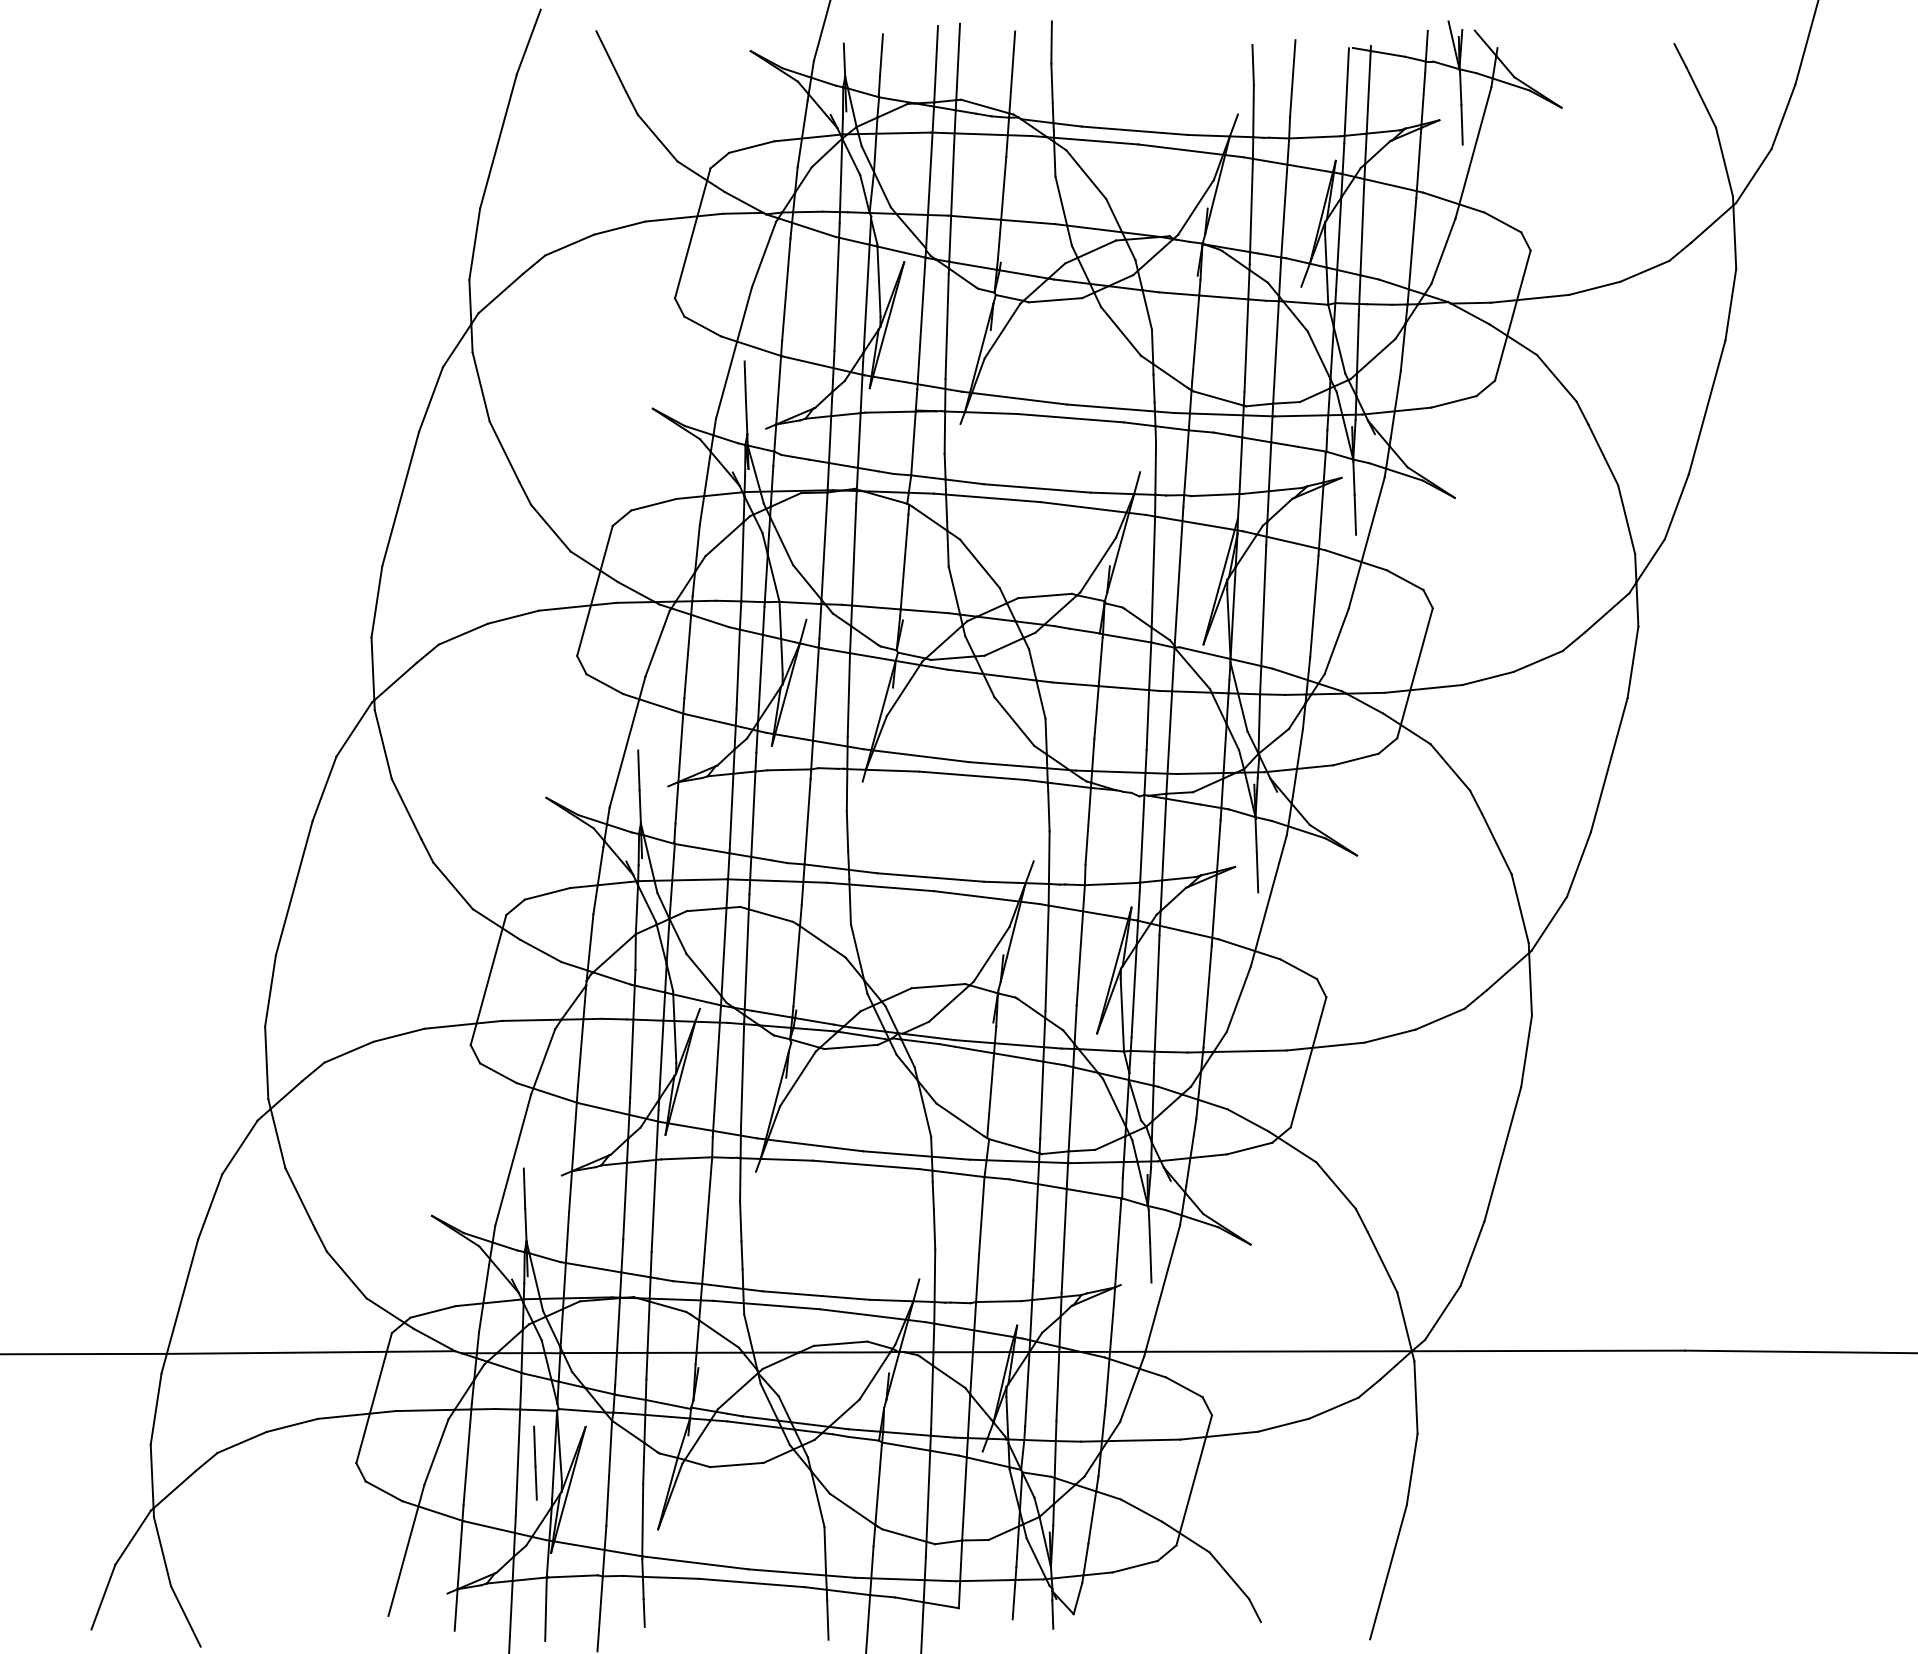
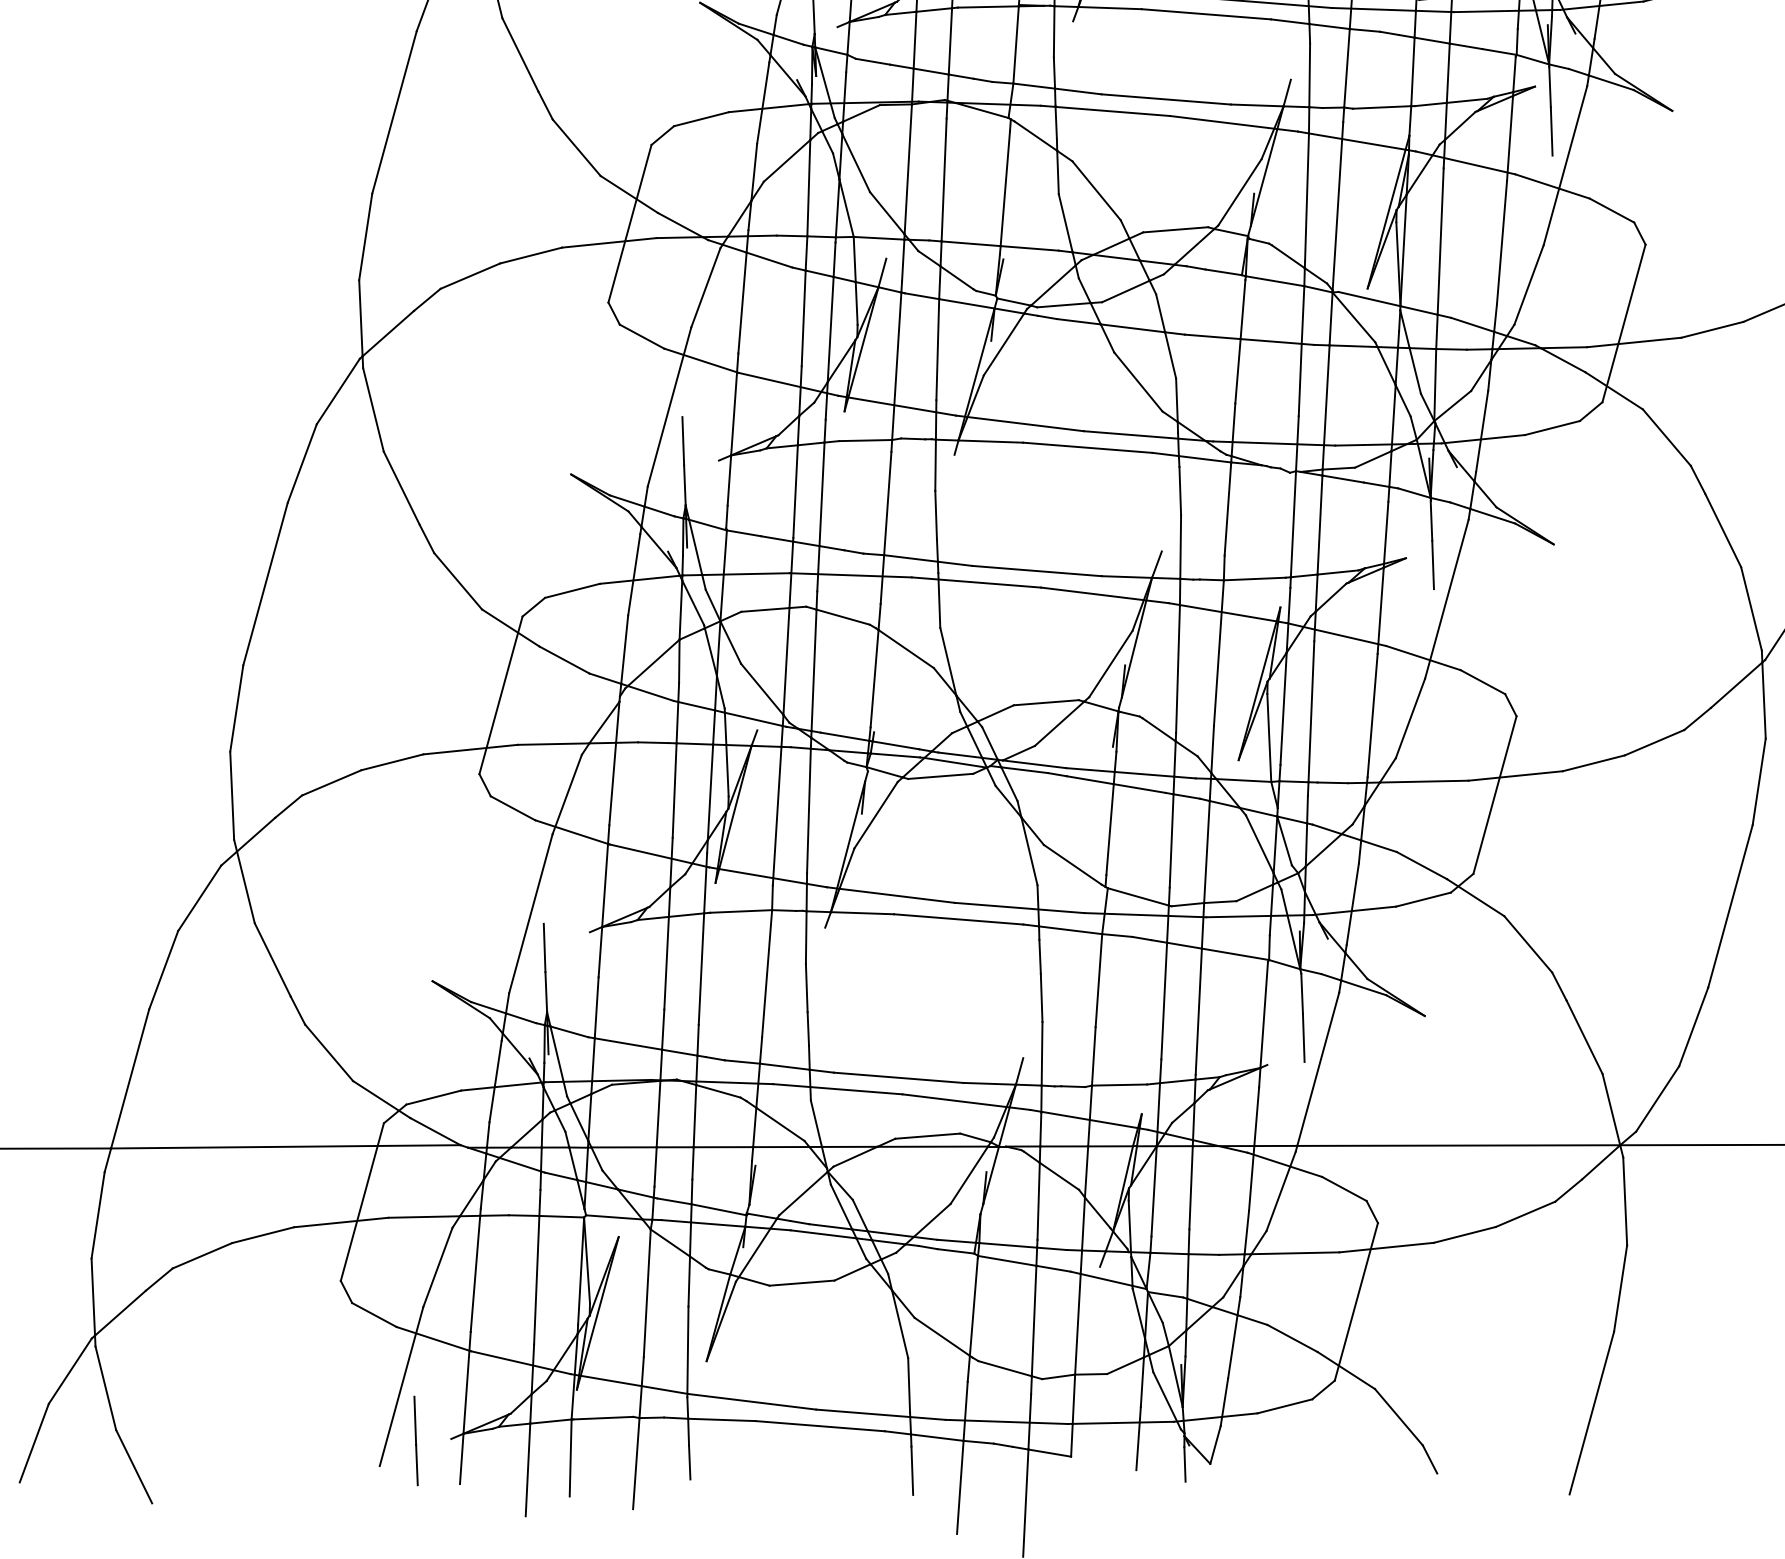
line: (535, 1462) -> (416, 1440), moved

